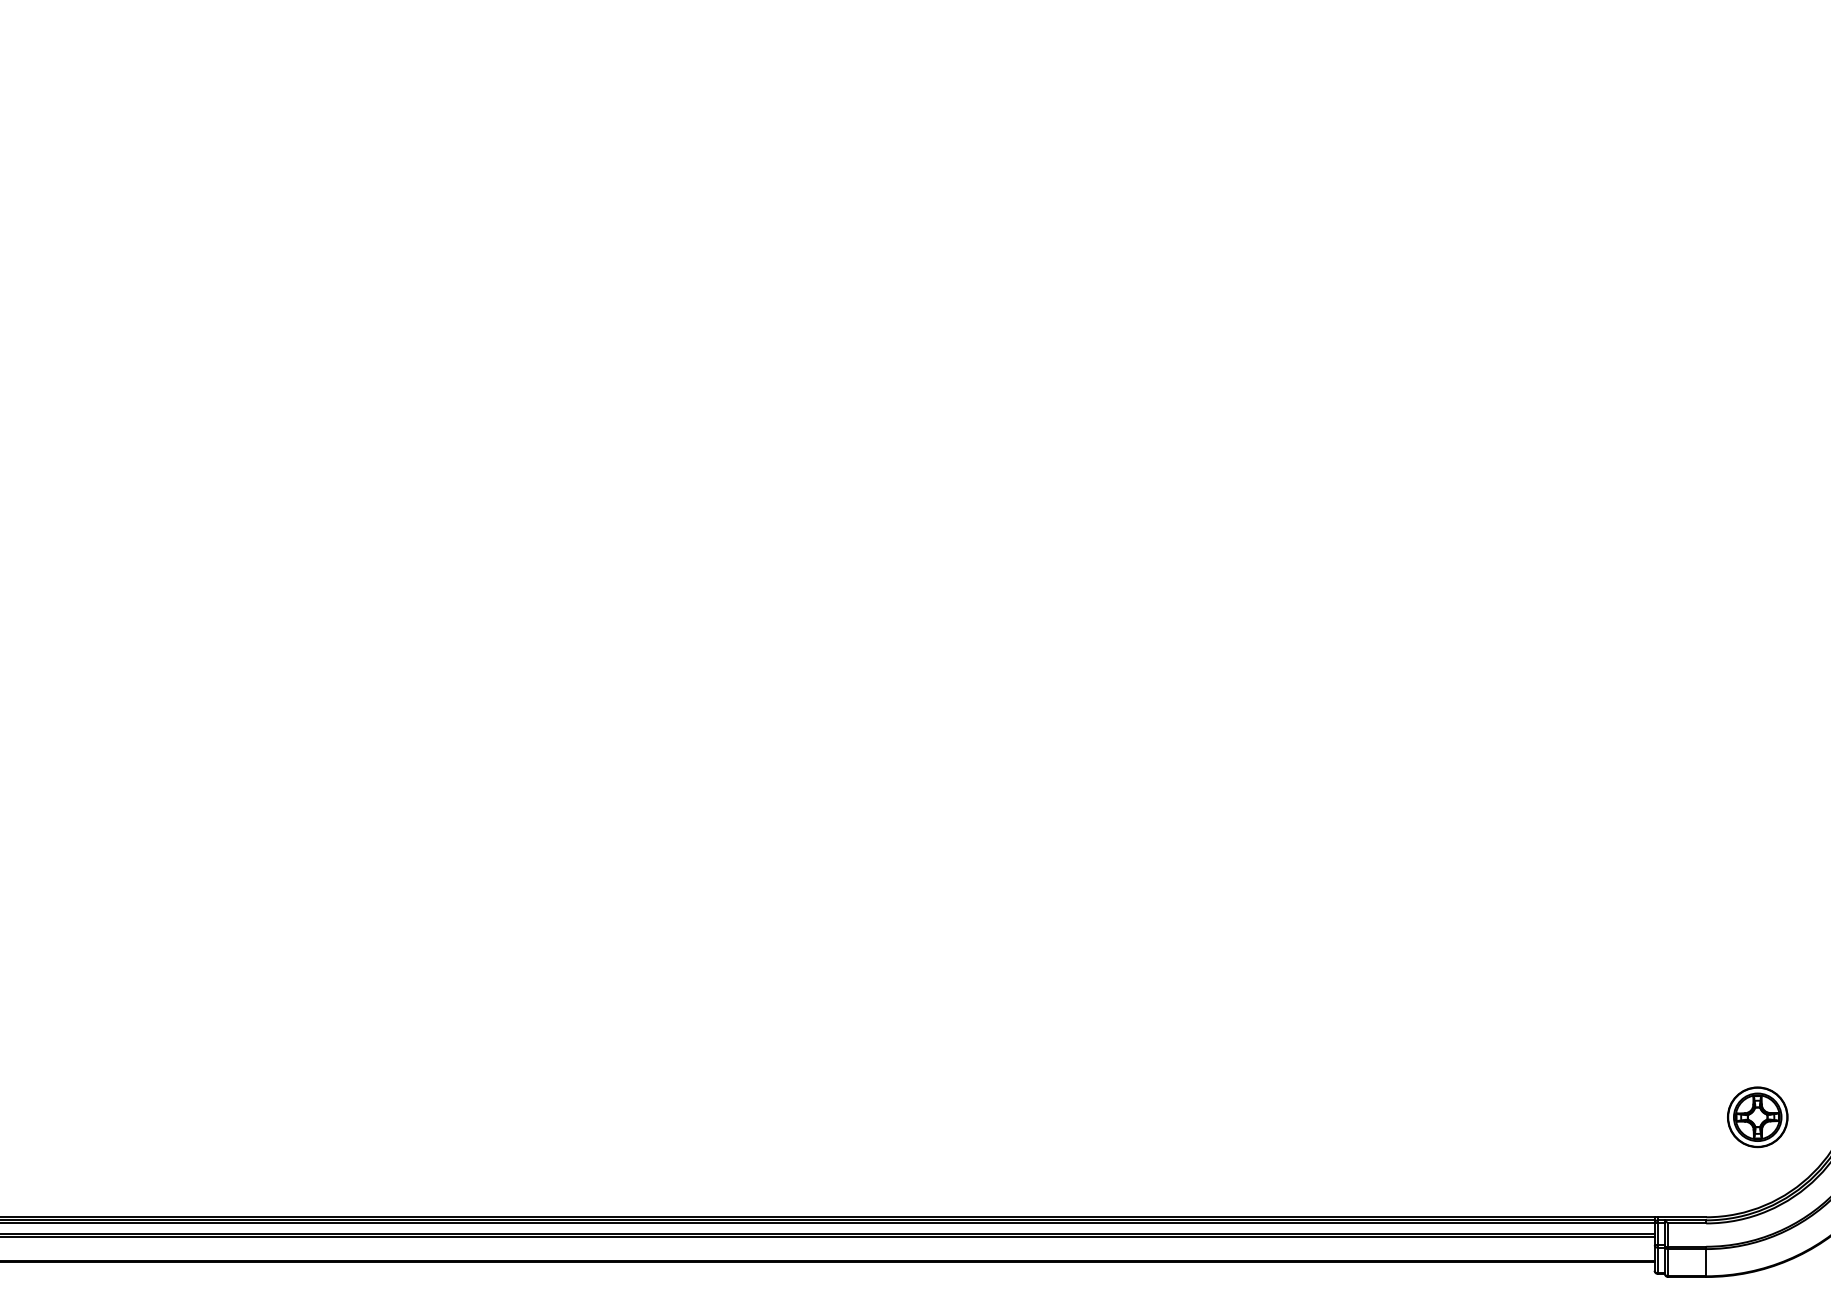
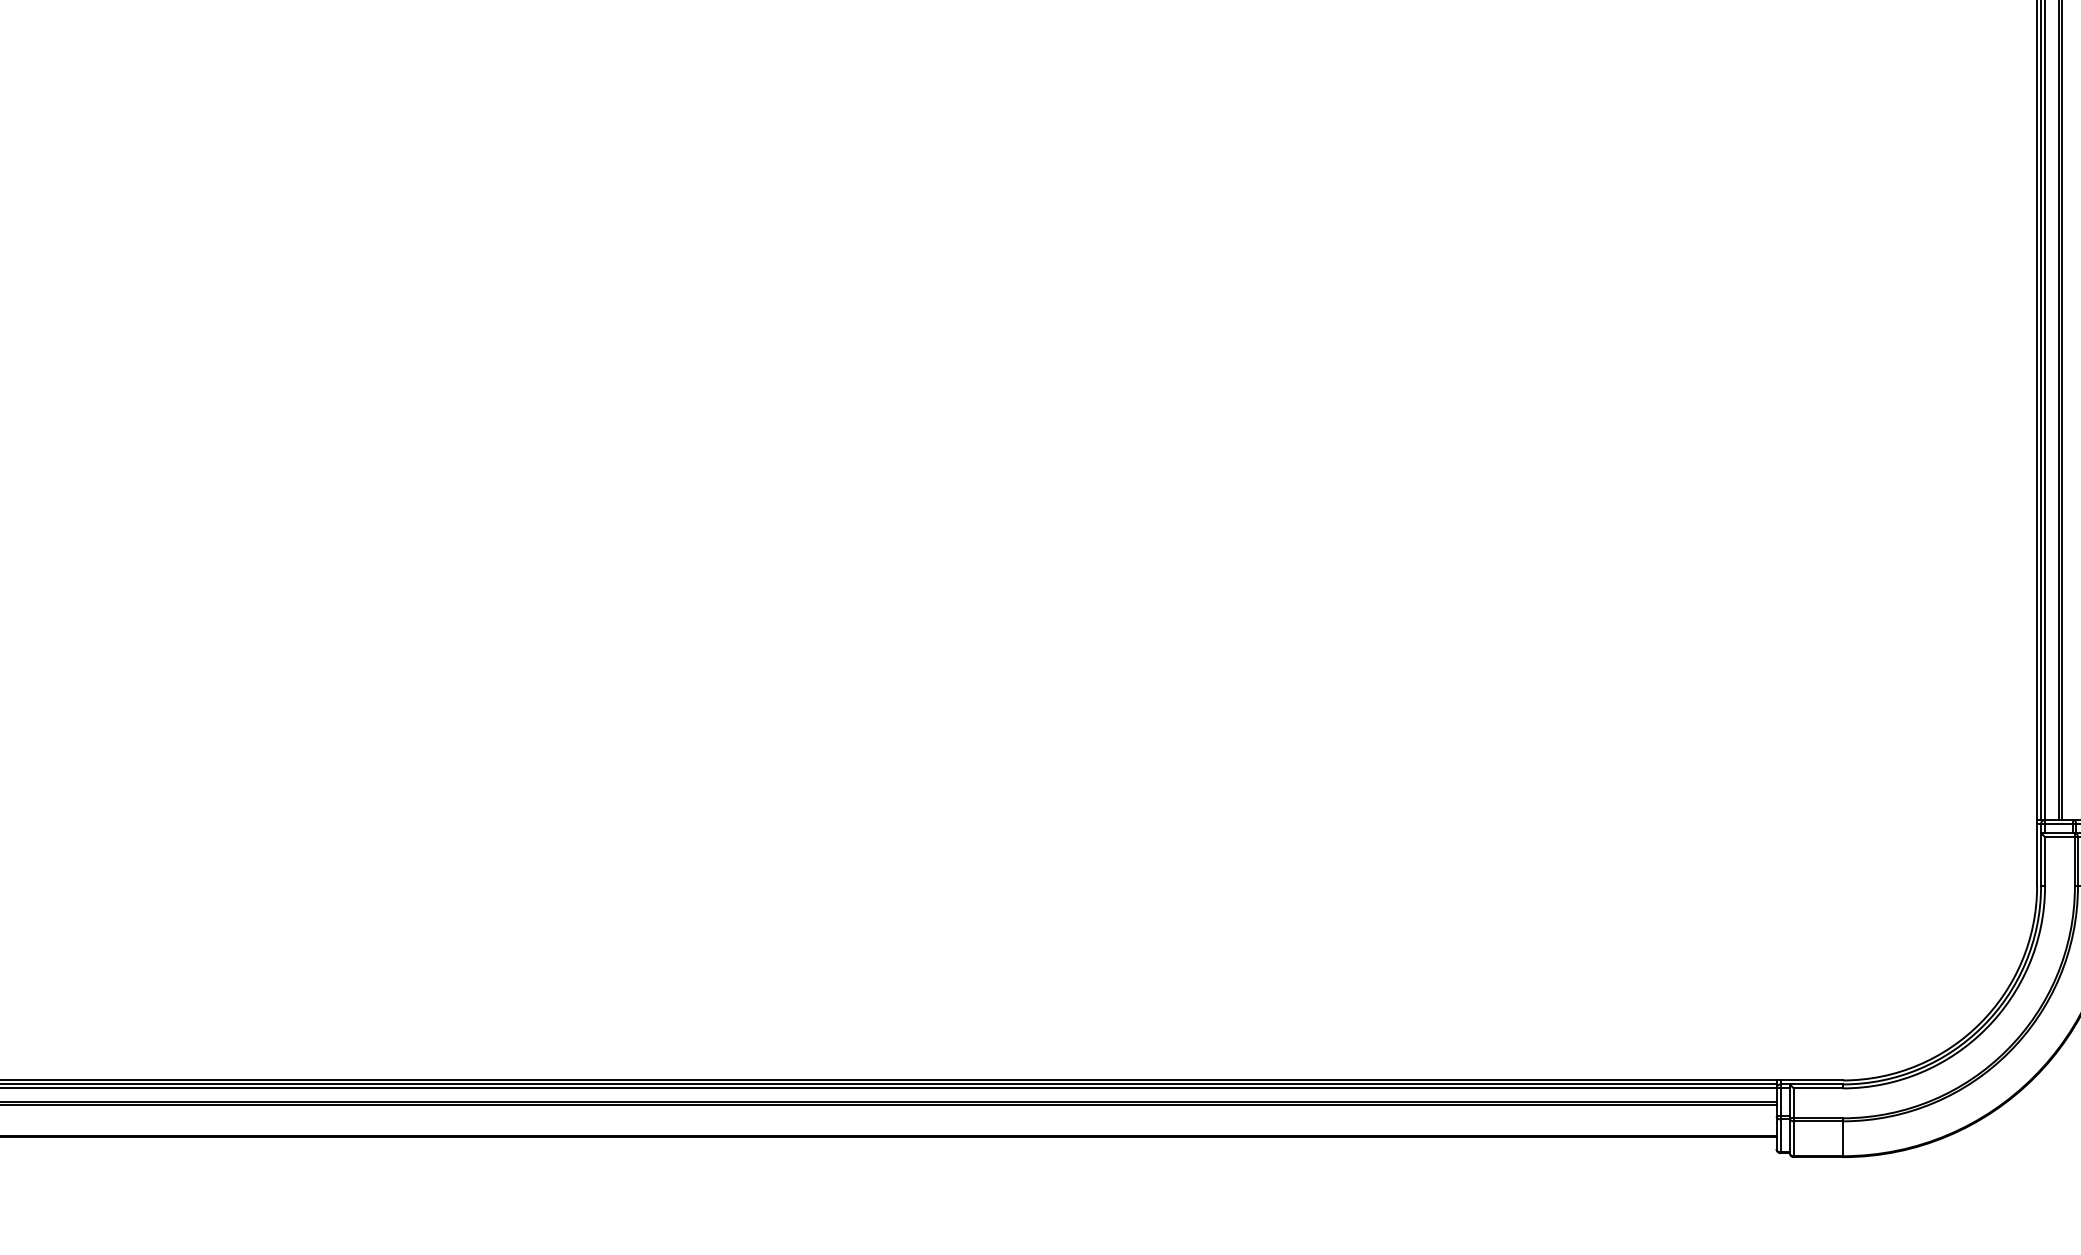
part: (1757, 1117) -> (1908, 952), removed

